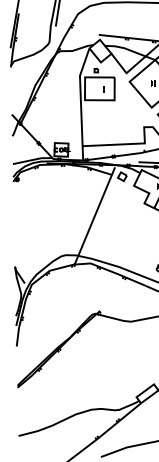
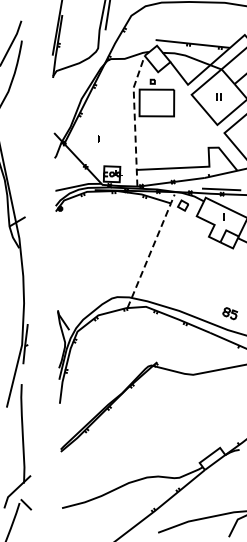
part: (103, 89) -> (98, 138), moved
line: (80, 103) -> (134, 120), solid -> dashed
line: (95, 216) -> (151, 251), solid -> dashed

